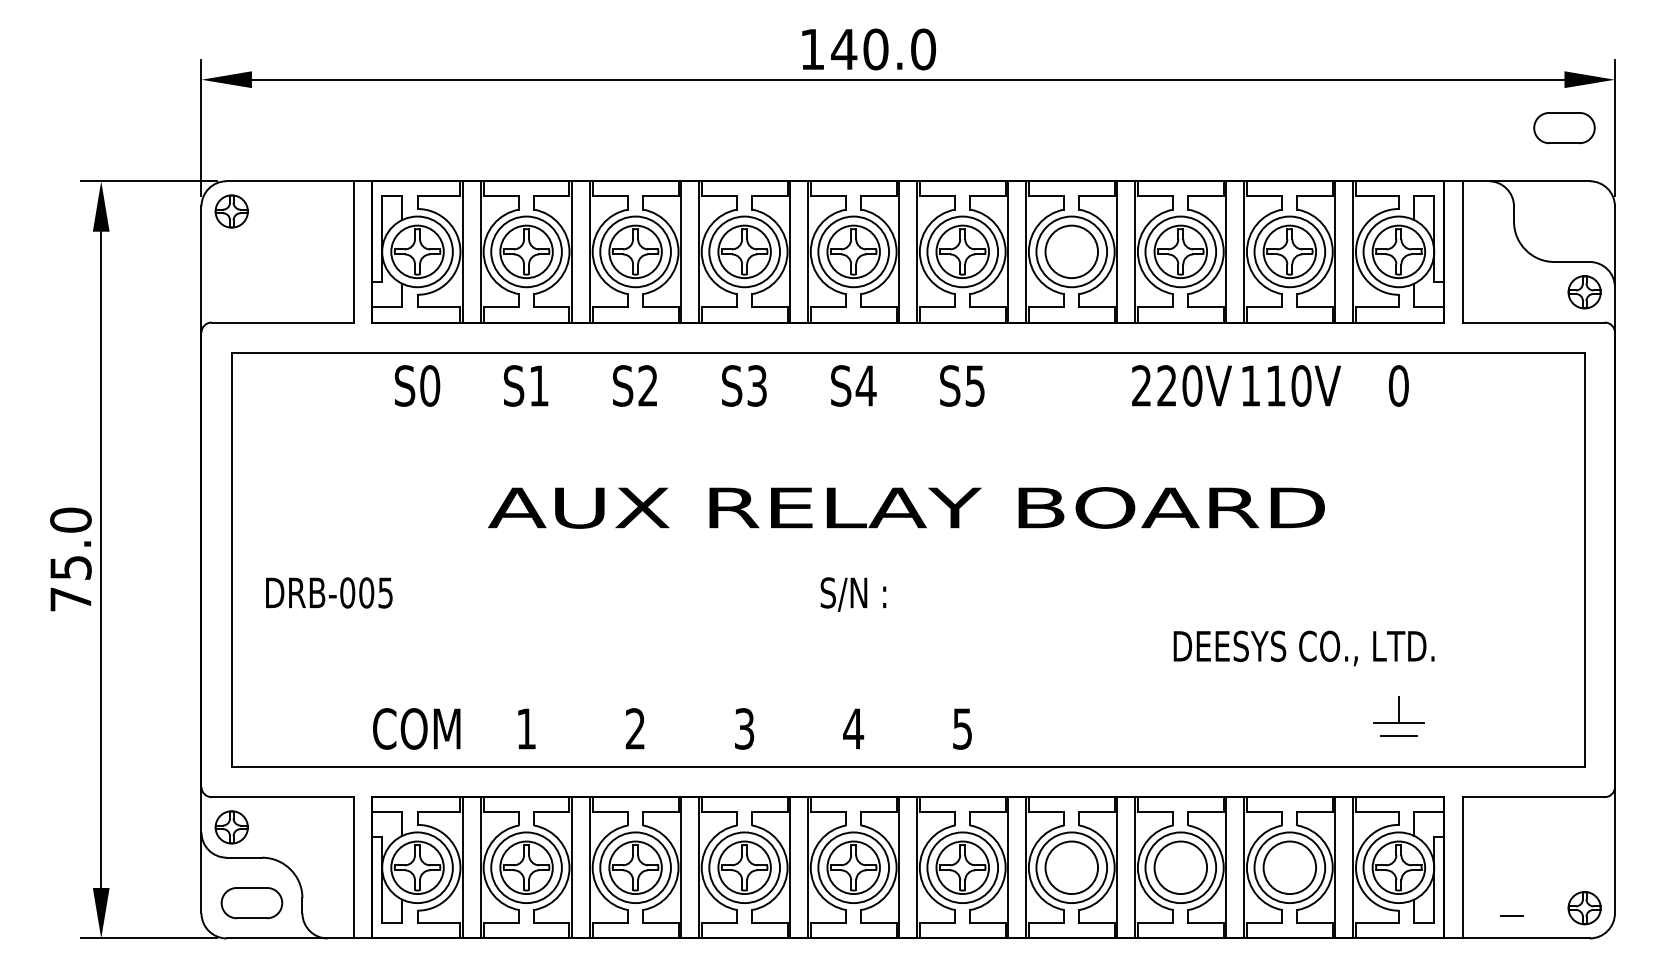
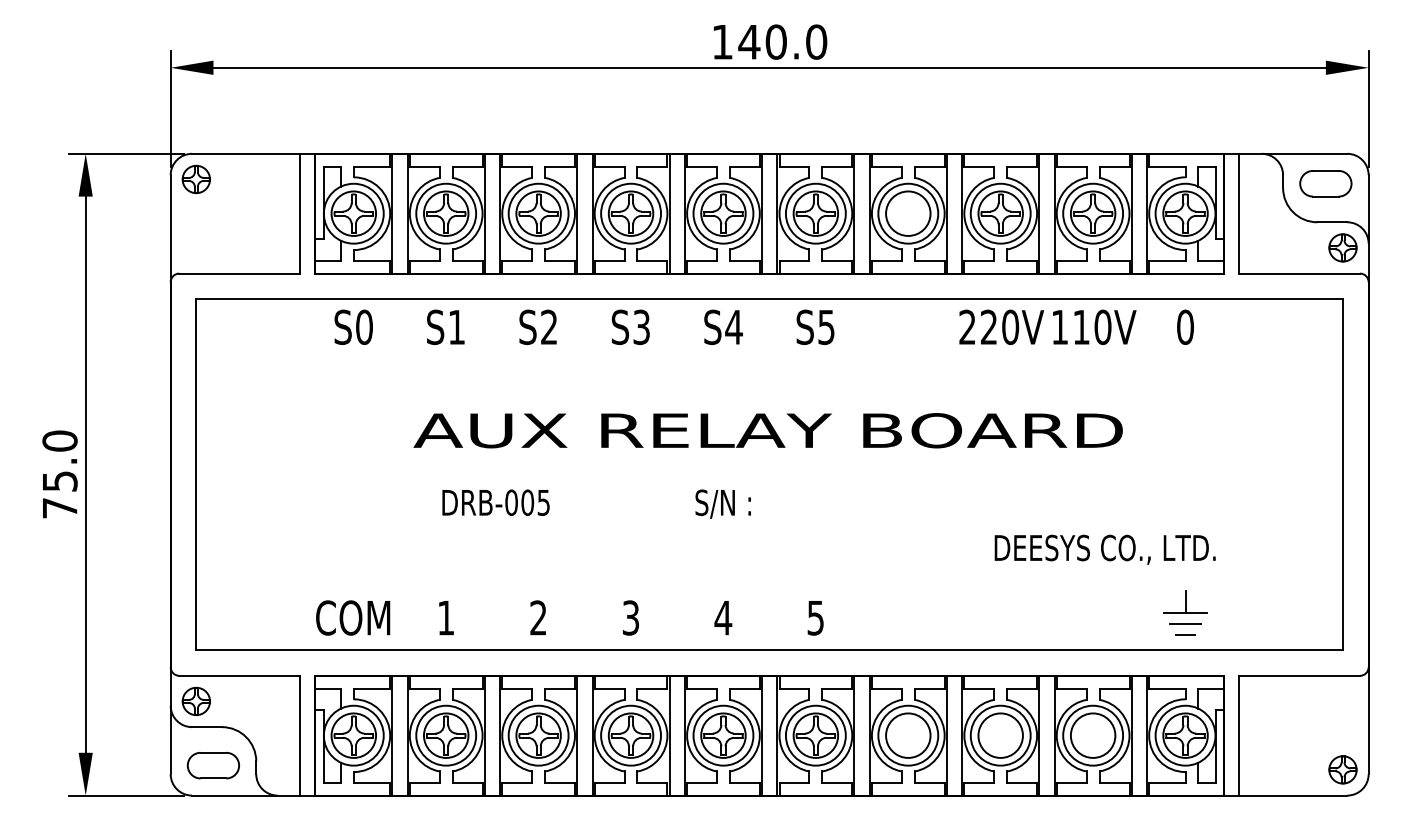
text: (869, 48) -> (770, 41), moved
part: (1564, 127) -> (1325, 183), moved
text: (328, 592) -> (495, 502), moved
line: (1512, 914) -> (1185, 634), moved

